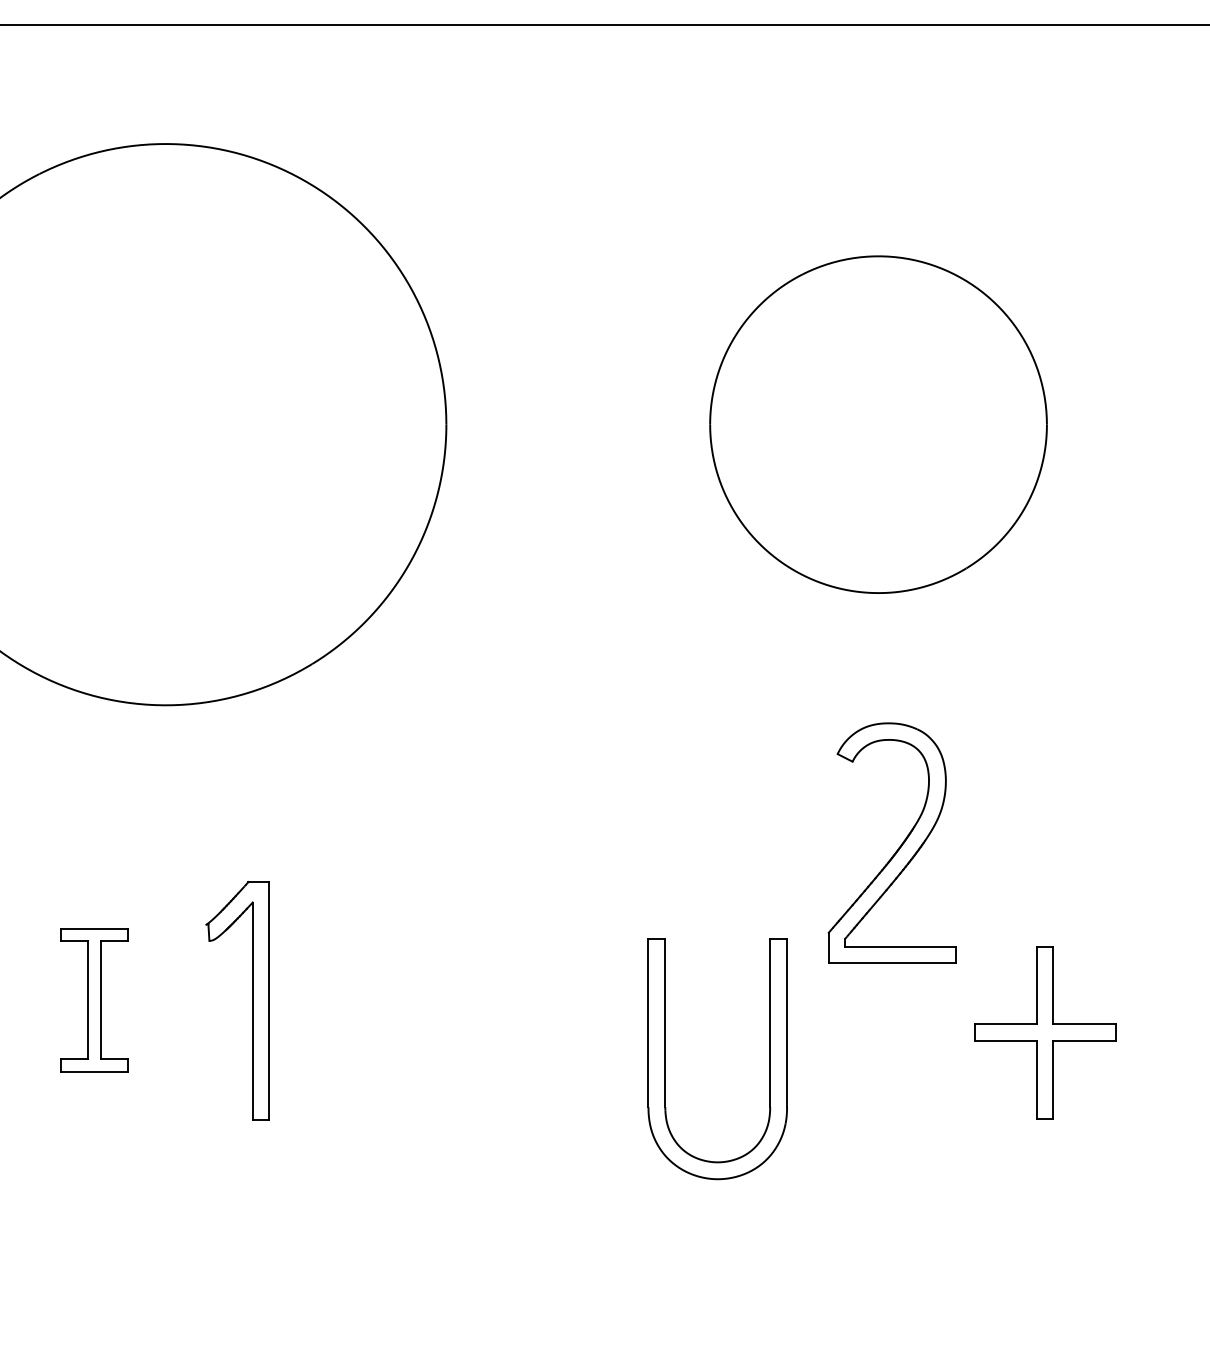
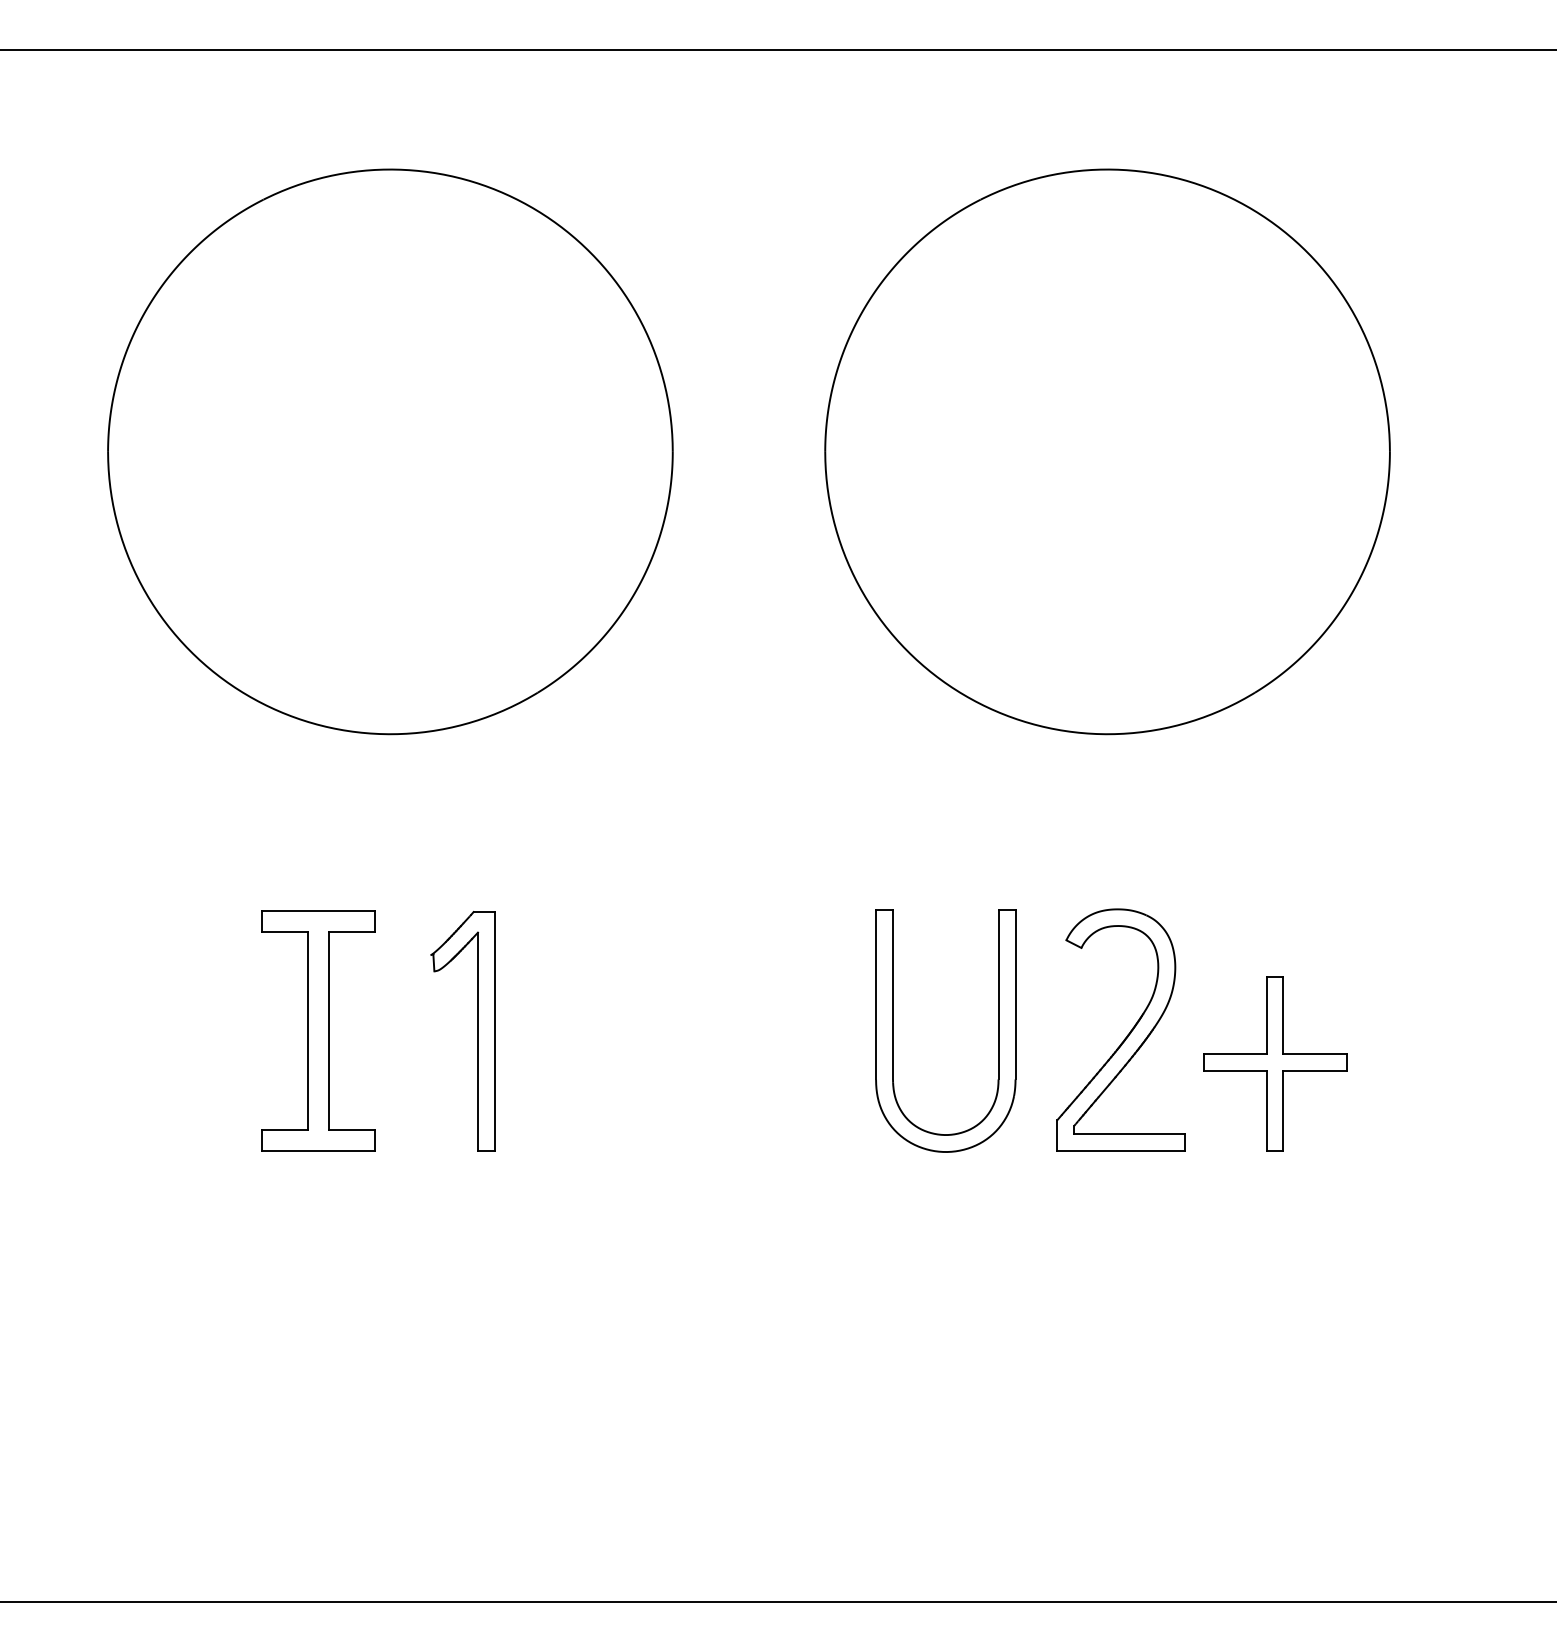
part: (878, 424) -> (1107, 451), size x1.67
part: (898, 847) -> (1127, 1034), moved
part: (94, 999) -> (318, 1030), size x1.67
part: (665, 1058) -> (893, 1030), moved

